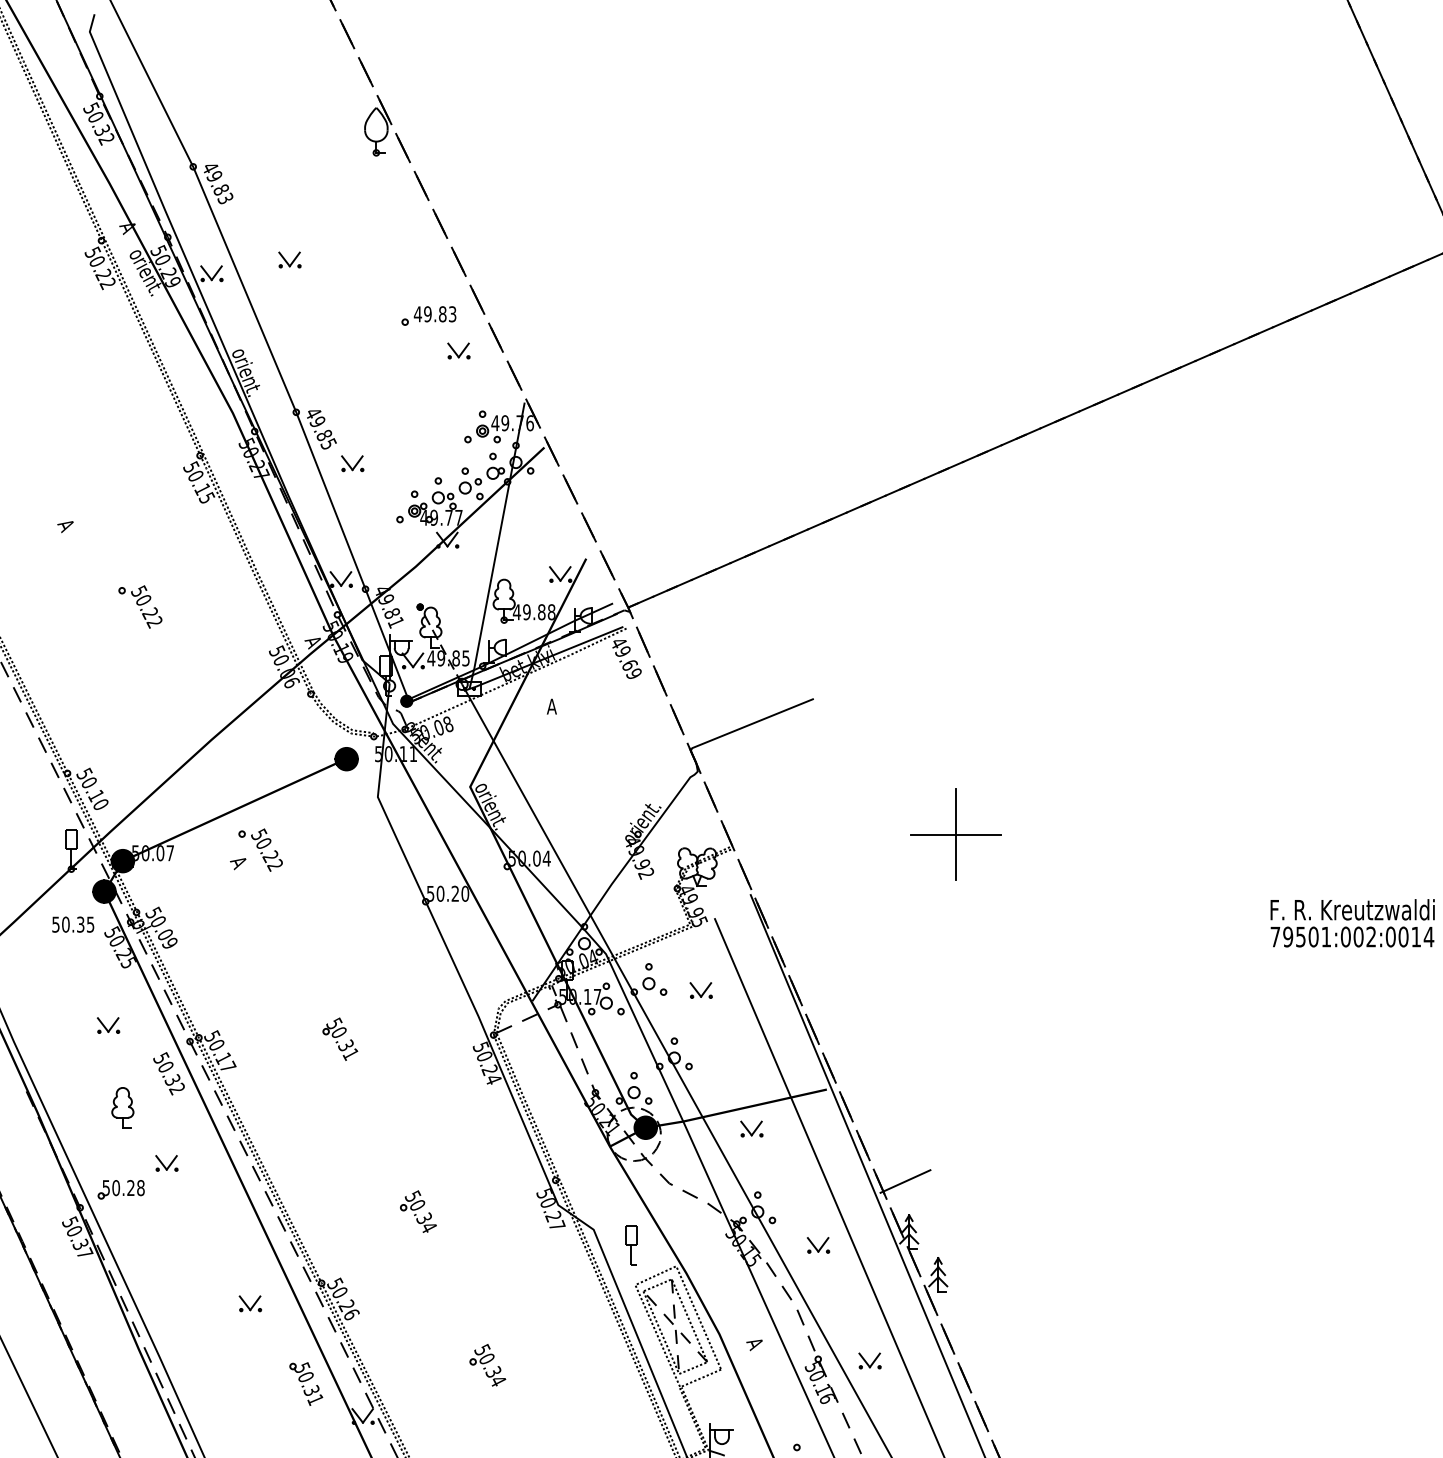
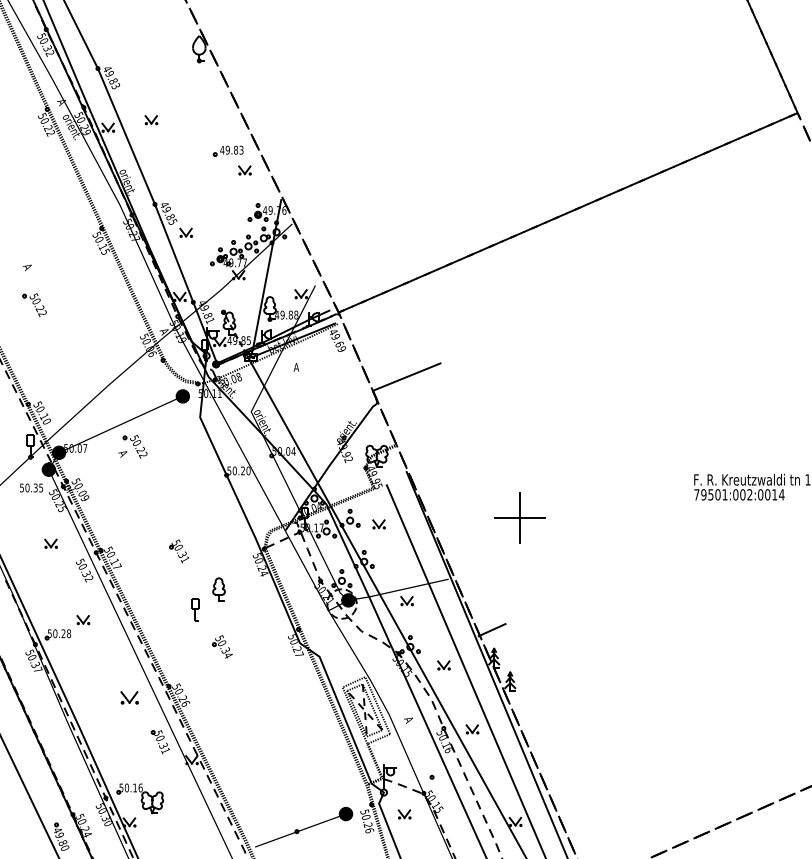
part: (139, 605) -> (34, 304), moved
part: (954, 833) -> (519, 517), moved
part: (121, 1108) -> (218, 589), moved
part: (631, 1245) -> (195, 609), moved
part: (250, 1303) -> (129, 697), size x1.4
part: (486, 1364) -> (260, 731), removed

